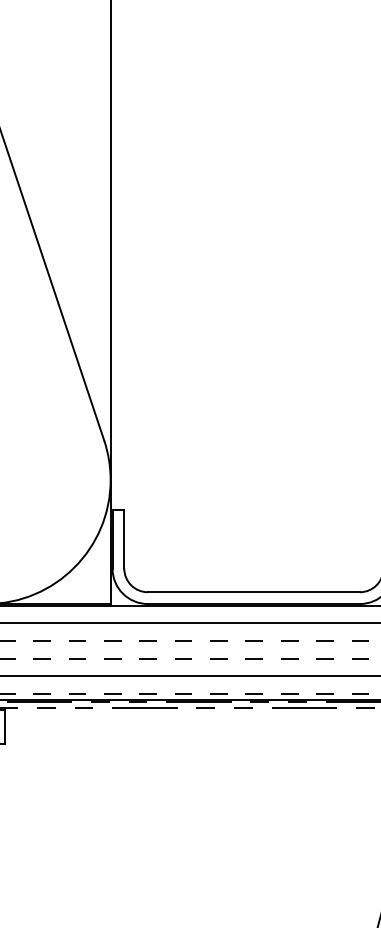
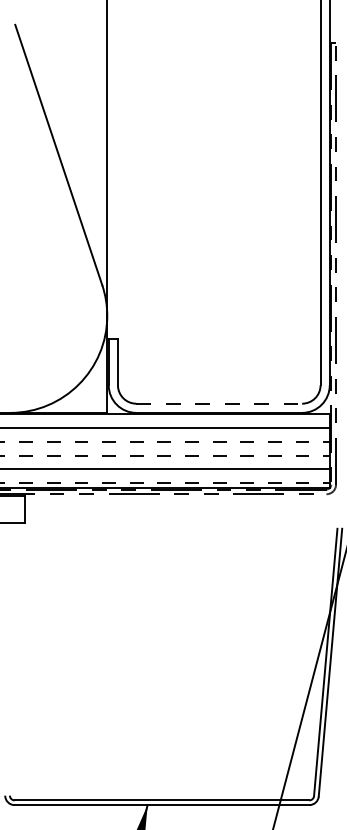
line: (254, 591) -> (219, 403), solid -> dashed

